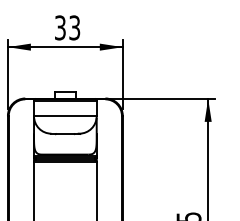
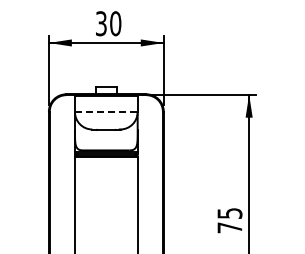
text: (74, 27) -> (115, 23), 33 -> 30
line: (65, 116) -> (106, 112), solid -> dashed

